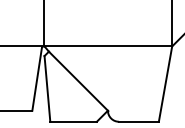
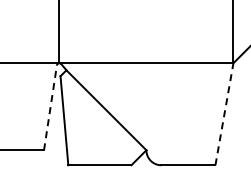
line: (37, 79) -> (50, 107), solid -> dashed
line: (165, 84) -> (224, 114), solid -> dashed

